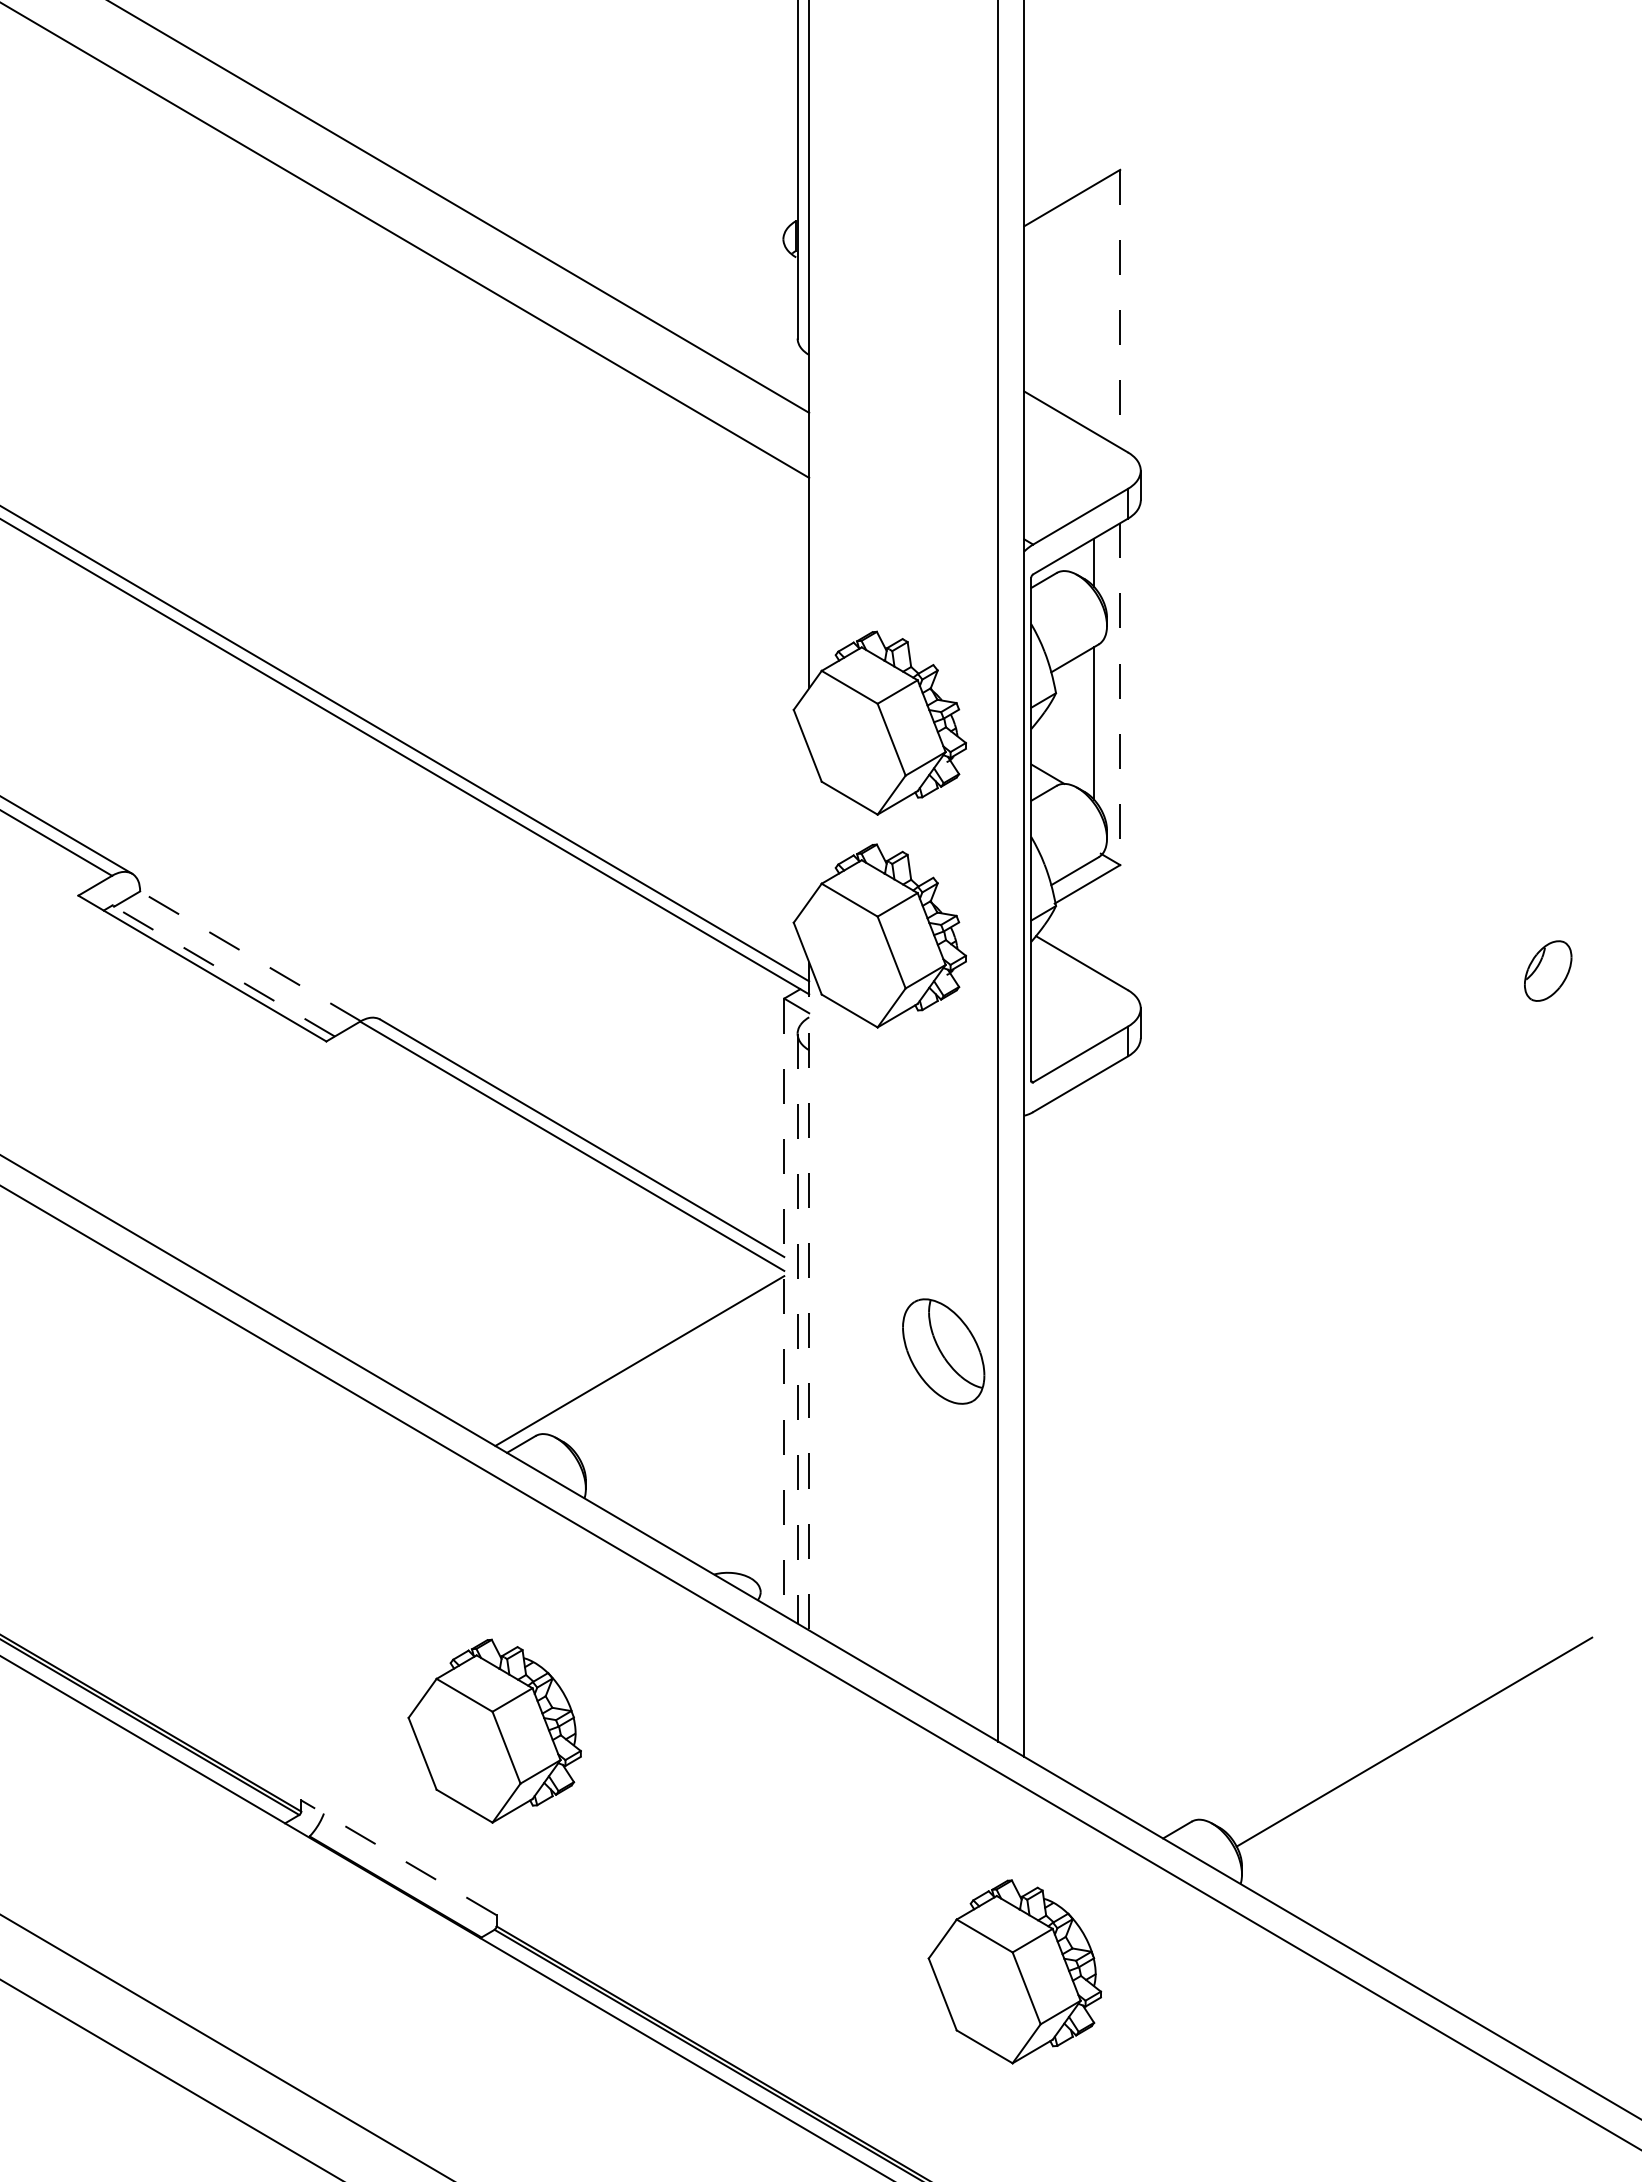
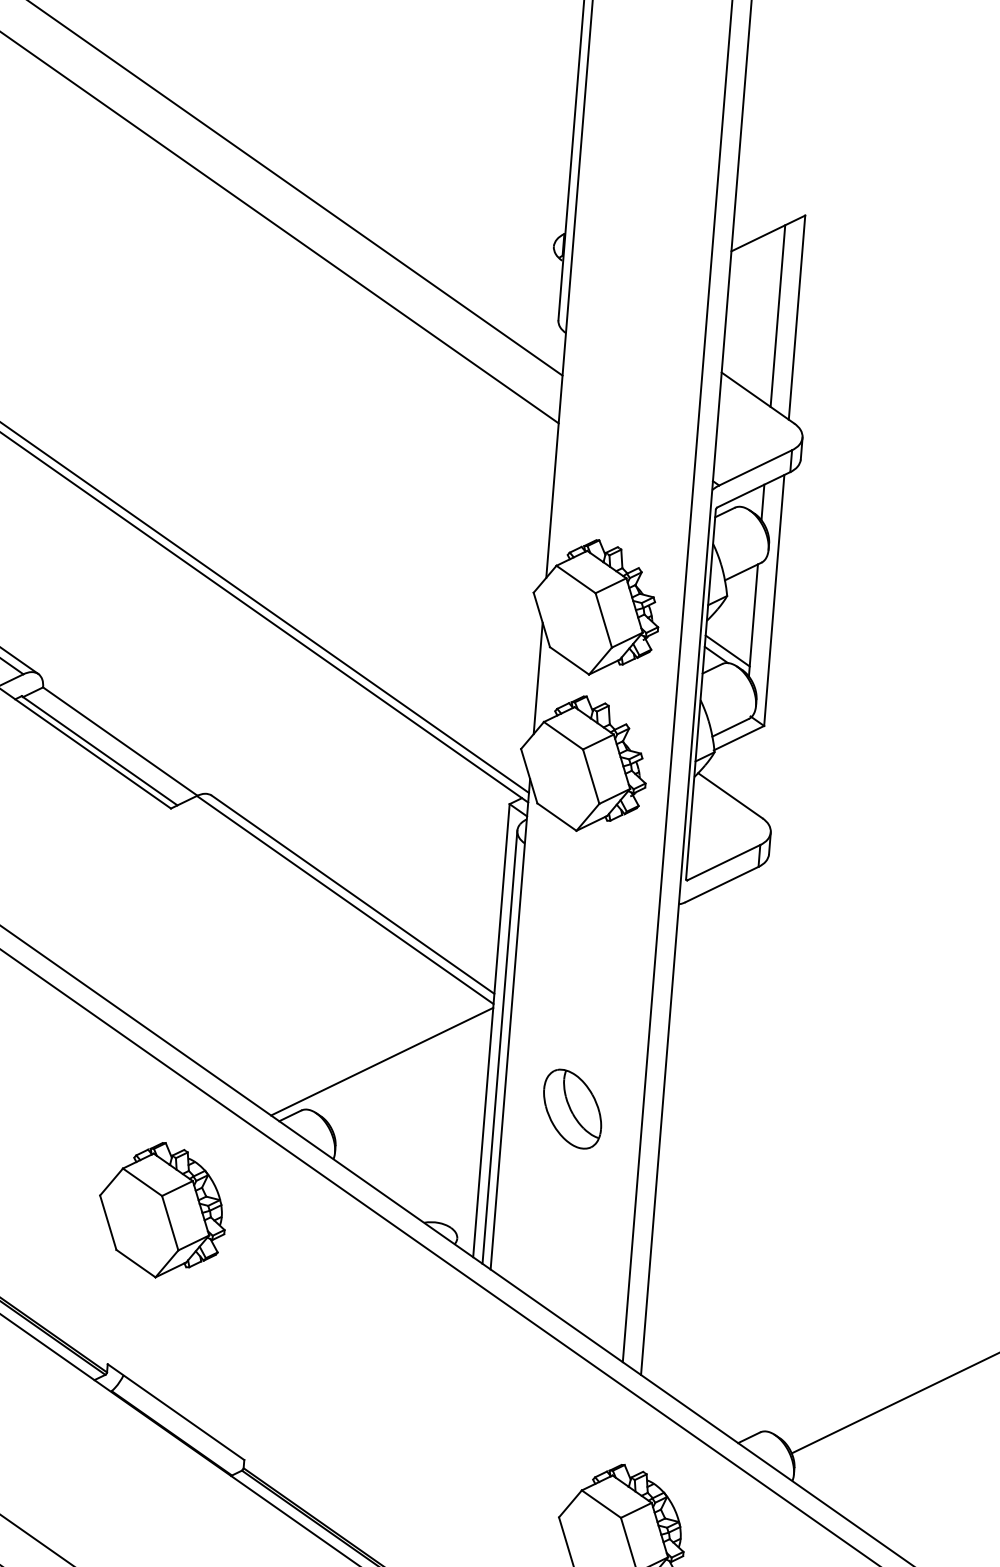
line: (1094, 308) -> (778, 315), added
line: (1120, 309) -> (797, 318), dashed -> solid
line: (1120, 694) -> (774, 600), dashed -> solid
line: (1062, 767) -> (727, 650), added
line: (809, 825) -> (538, 678), added
line: (250, 956) -> (120, 741), dashed -> solid
line: (223, 970) -> (99, 750), dashed -> solid
line: (809, 1296) -> (510, 1024), dashed -> solid
line: (784, 1307) -> (491, 1030), dashed -> solid
line: (797, 1328) -> (499, 1047), dashed -> solid
part: (943, 1351) -> (572, 1109), moved
part: (494, 1730) -> (162, 1209), moved
line: (398, 1857) -> (175, 1411), dashed -> solid

